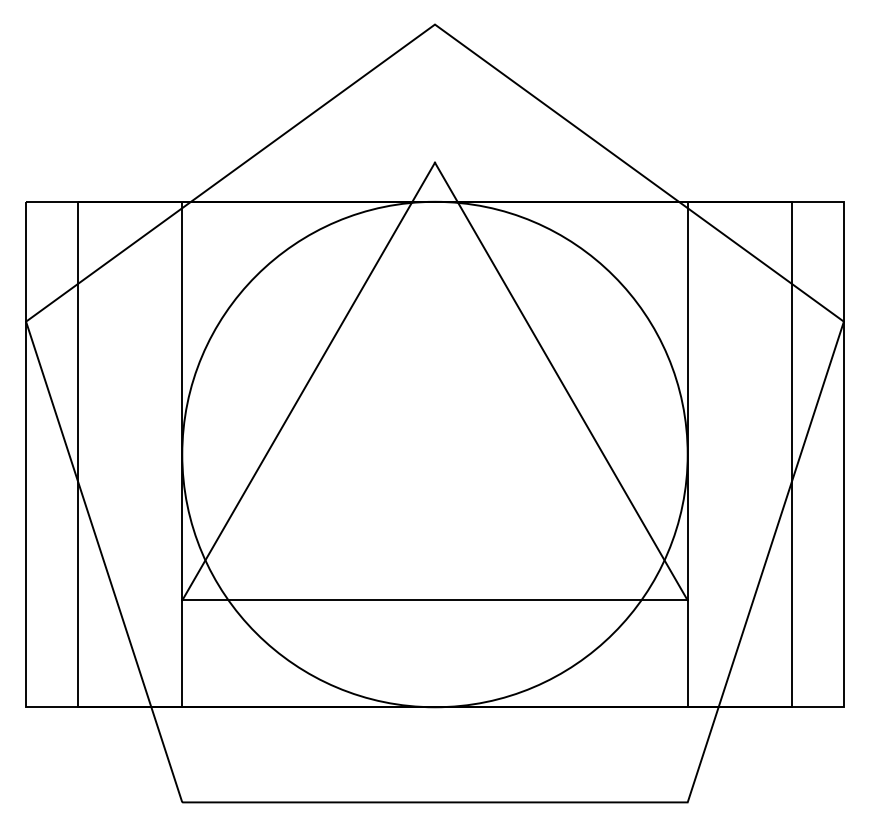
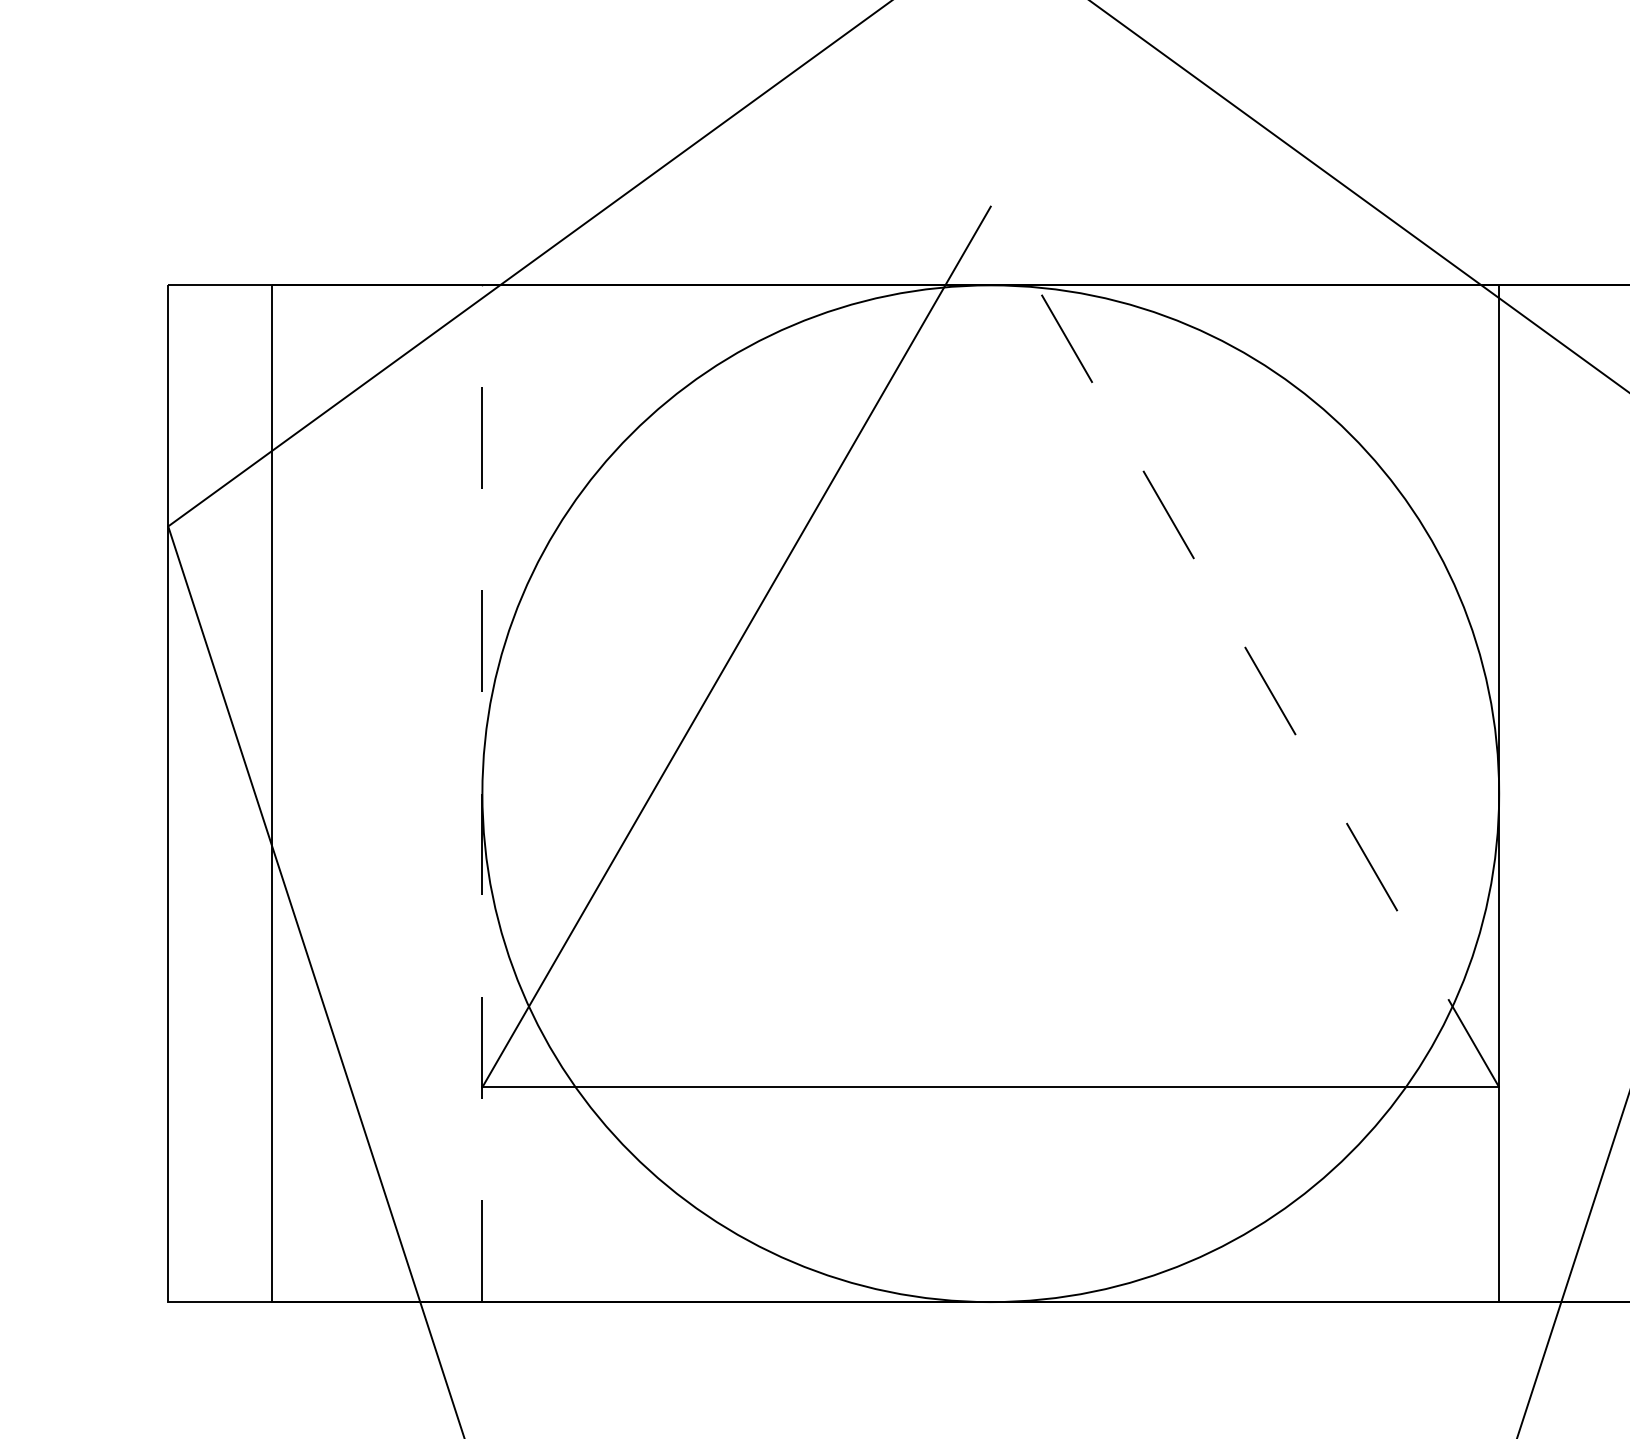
line: (561, 381) -> (1245, 646), solid -> dashed
line: (182, 454) -> (482, 793), solid -> dashed

